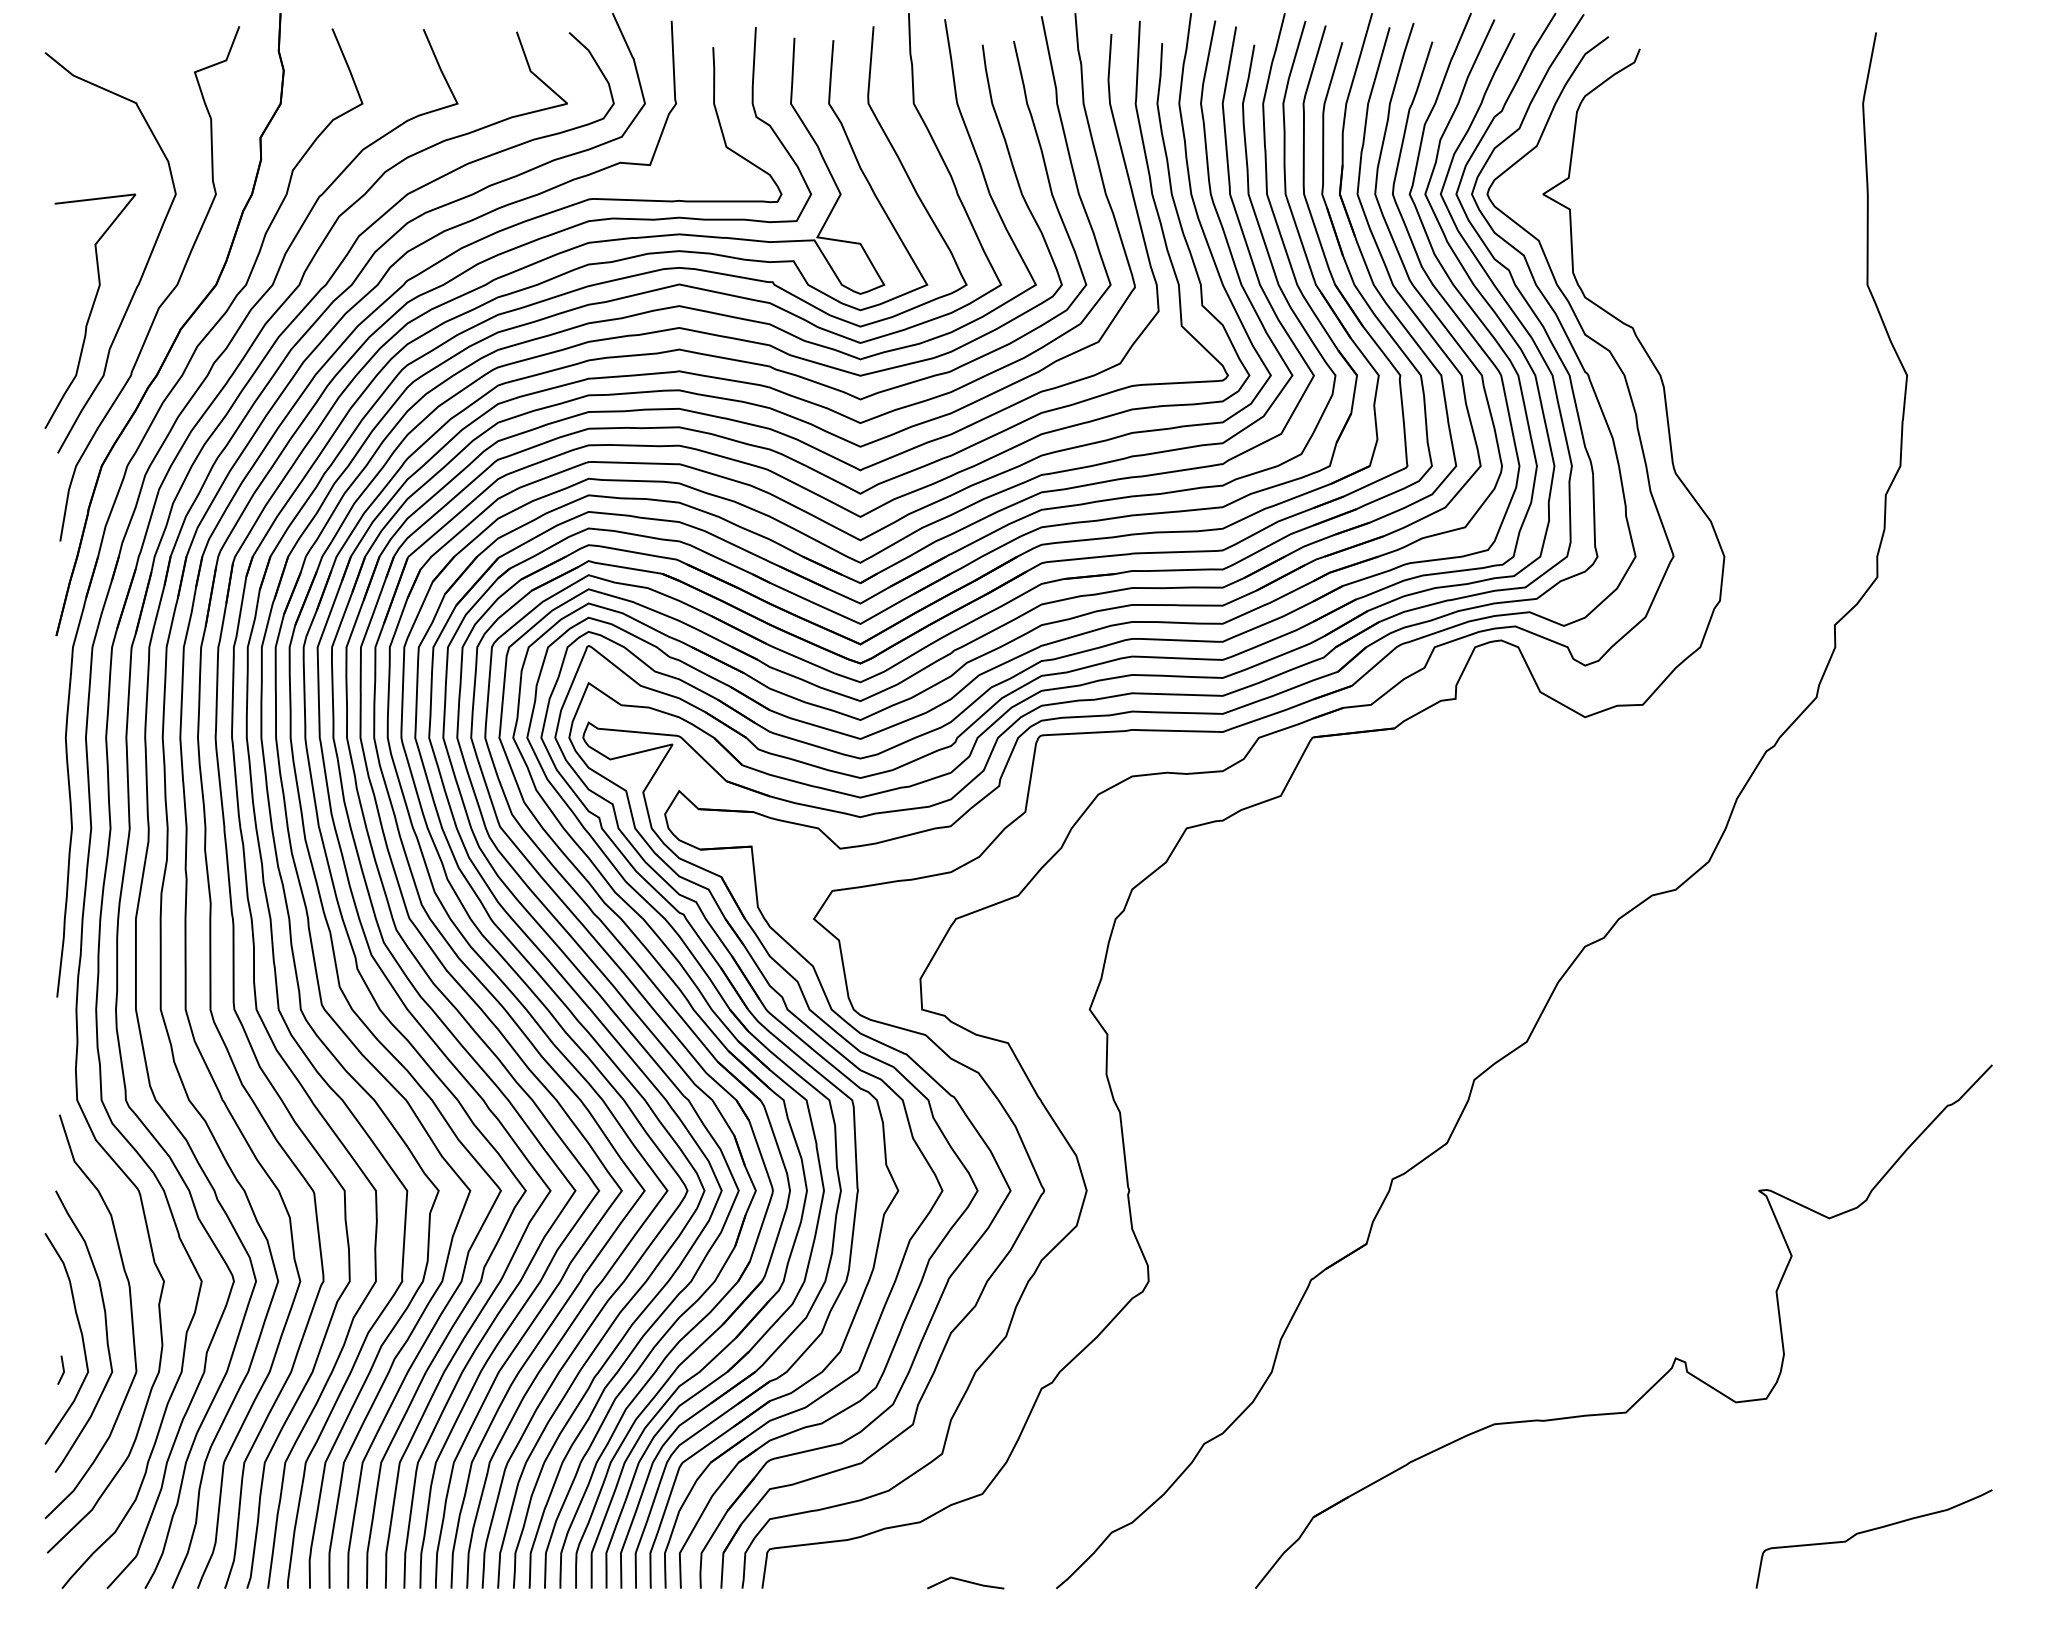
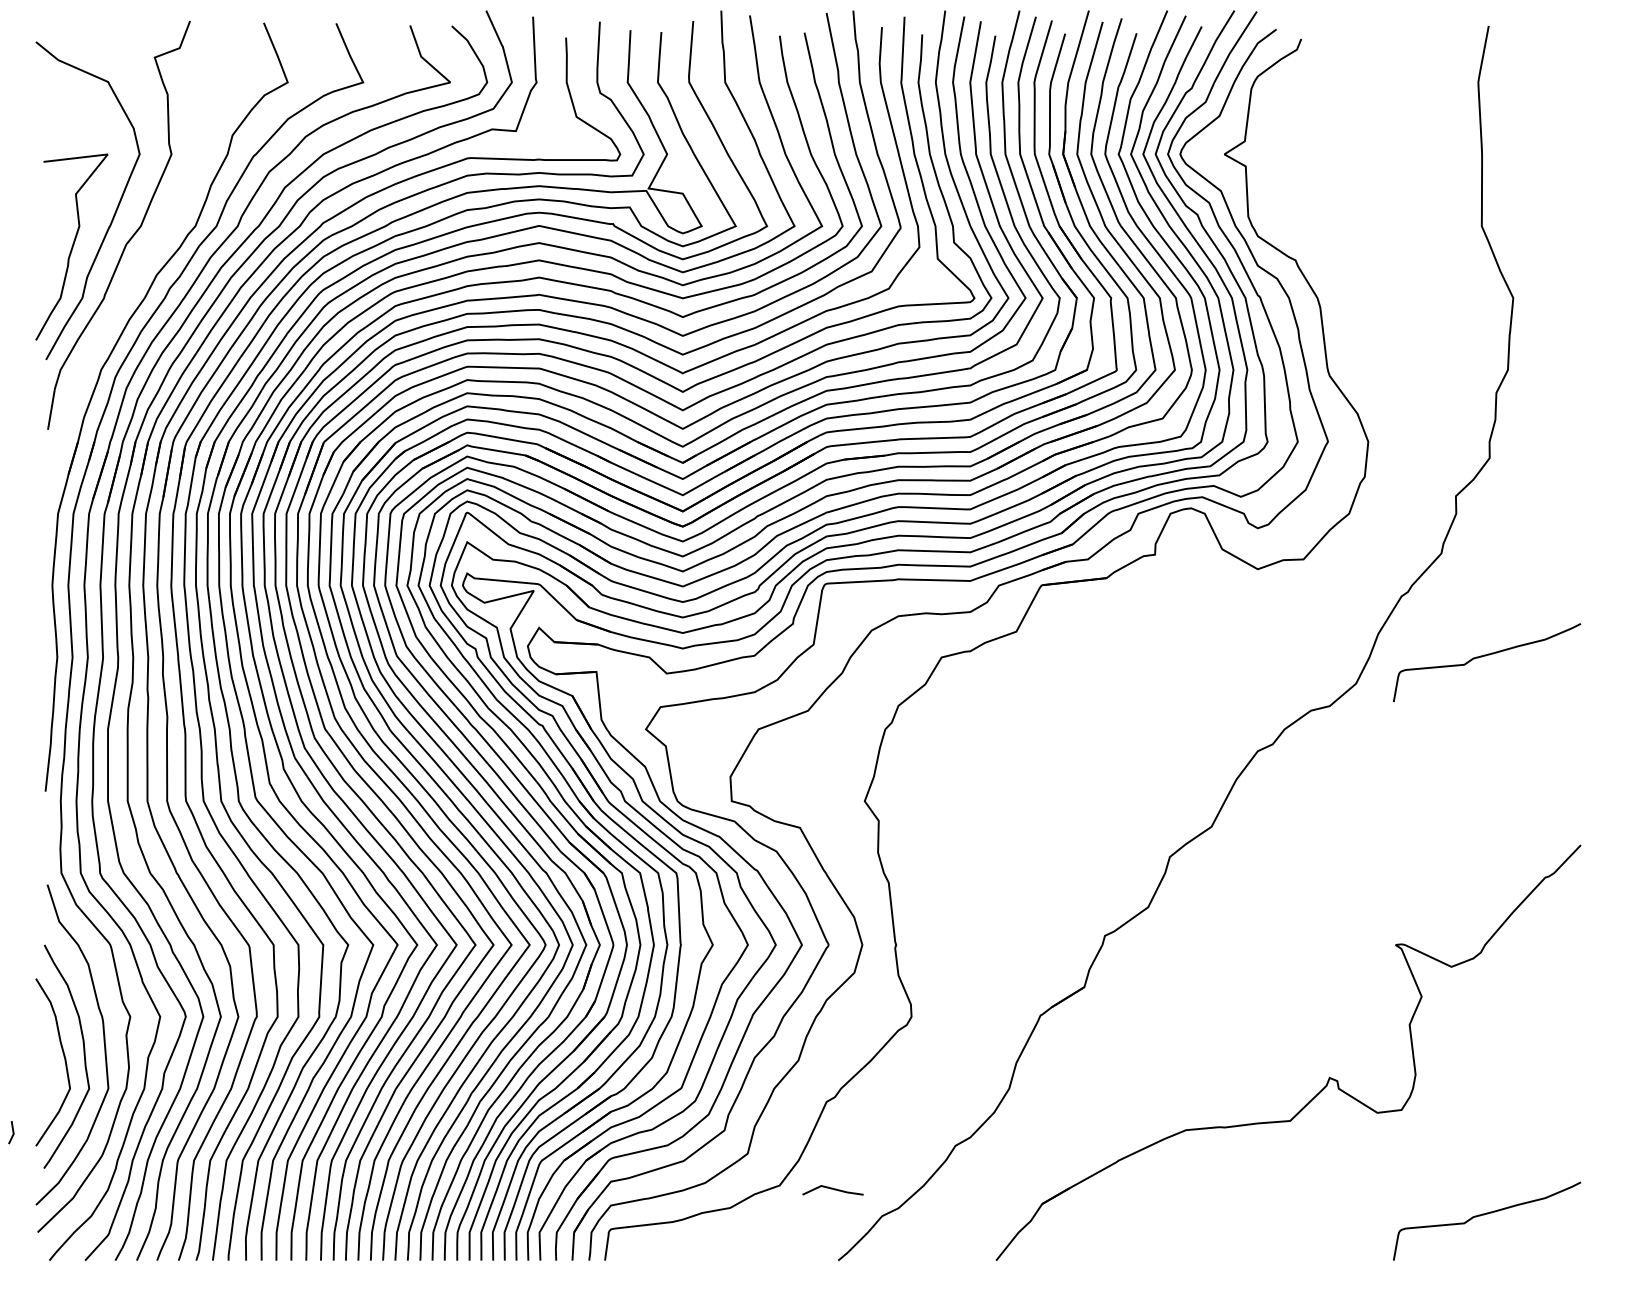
part: (179, 329) -> (142, 261), removed
curve: (1870, 827) -> (1484, 656), added
line: (62, 1369) -> (12, 1131), moved
line: (965, 1582) -> (832, 1189), moved

